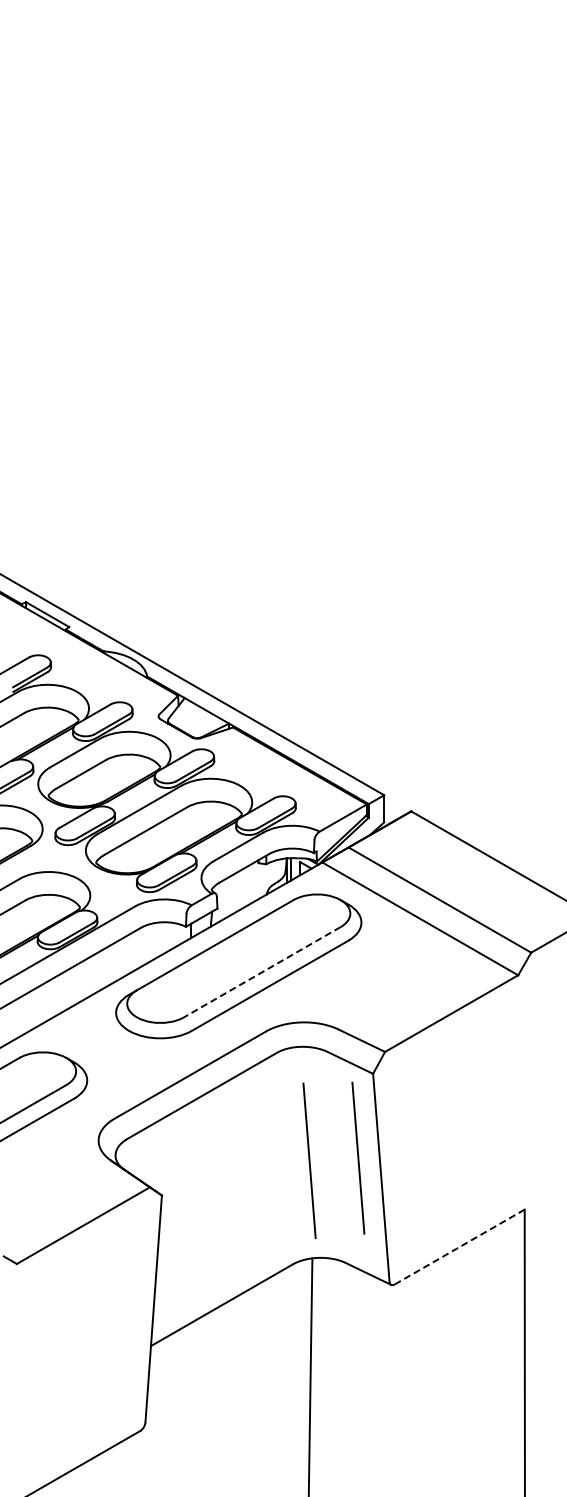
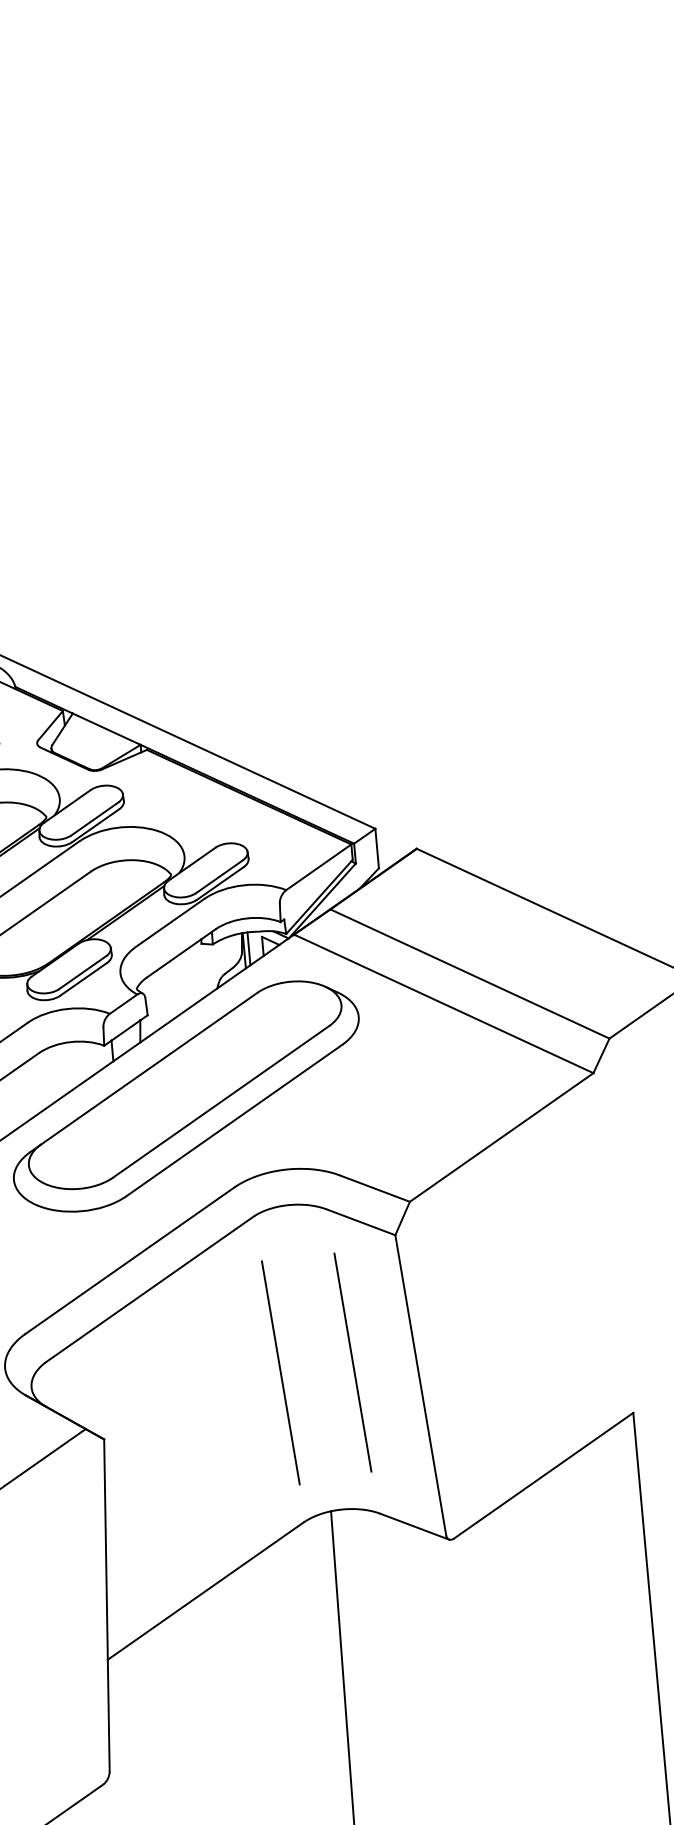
line: (261, 972) -> (219, 1102), dashed -> solid
line: (358, 1157) -> (352, 1361), moved
line: (309, 1160) -> (280, 1372), moved
line: (459, 1247) -> (543, 1476), dashed -> solid

